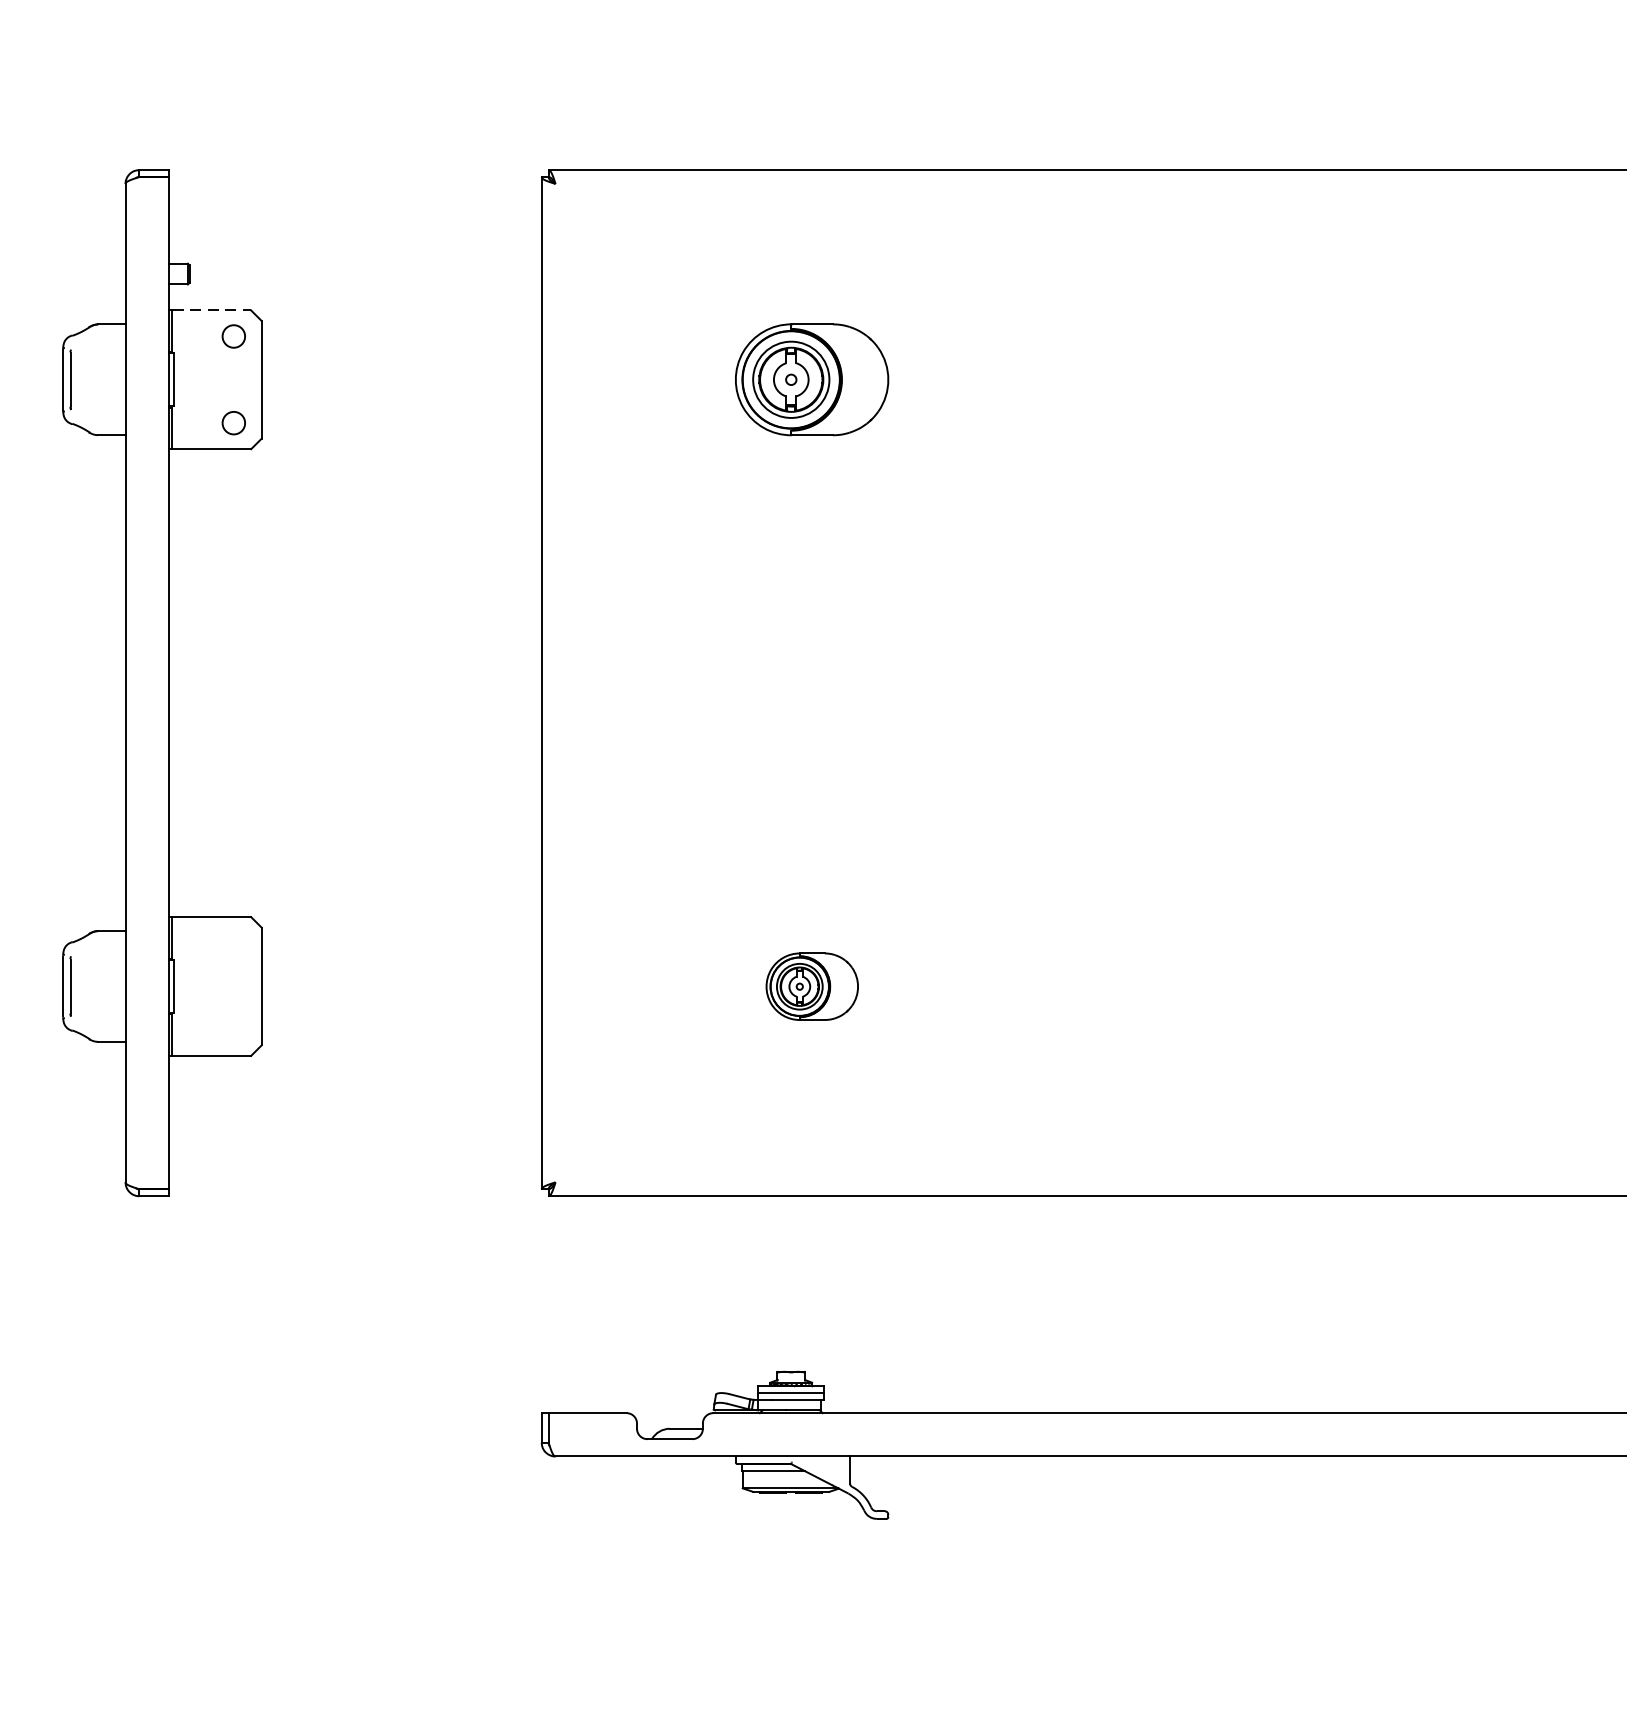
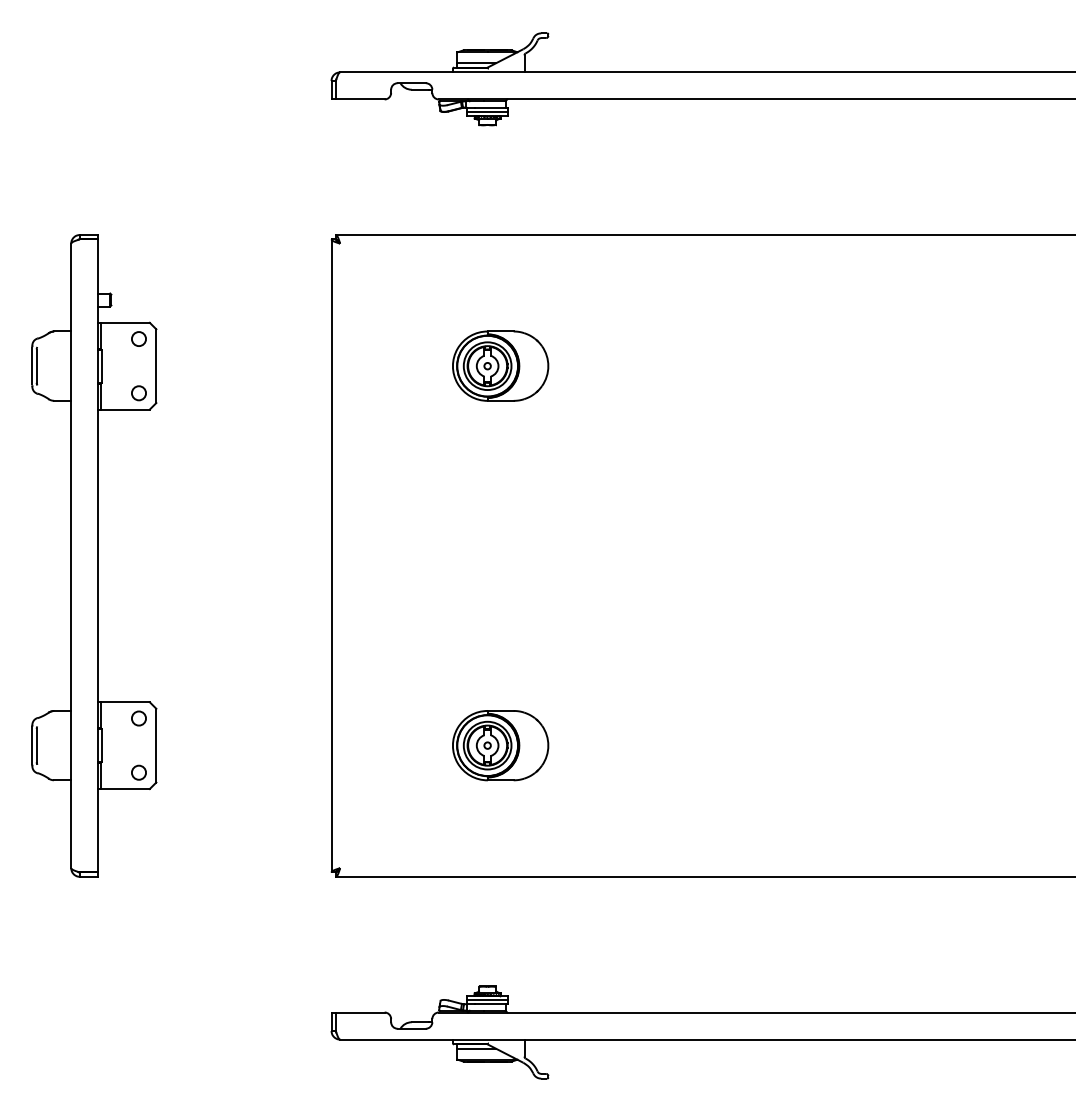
line: (212, 309) -> (125, 322), dashed -> solid
circle: (233, 943) -> (138, 718), added
part: (811, 986) -> (500, 745), size x1.67
circle: (233, 1029) -> (138, 772), added

